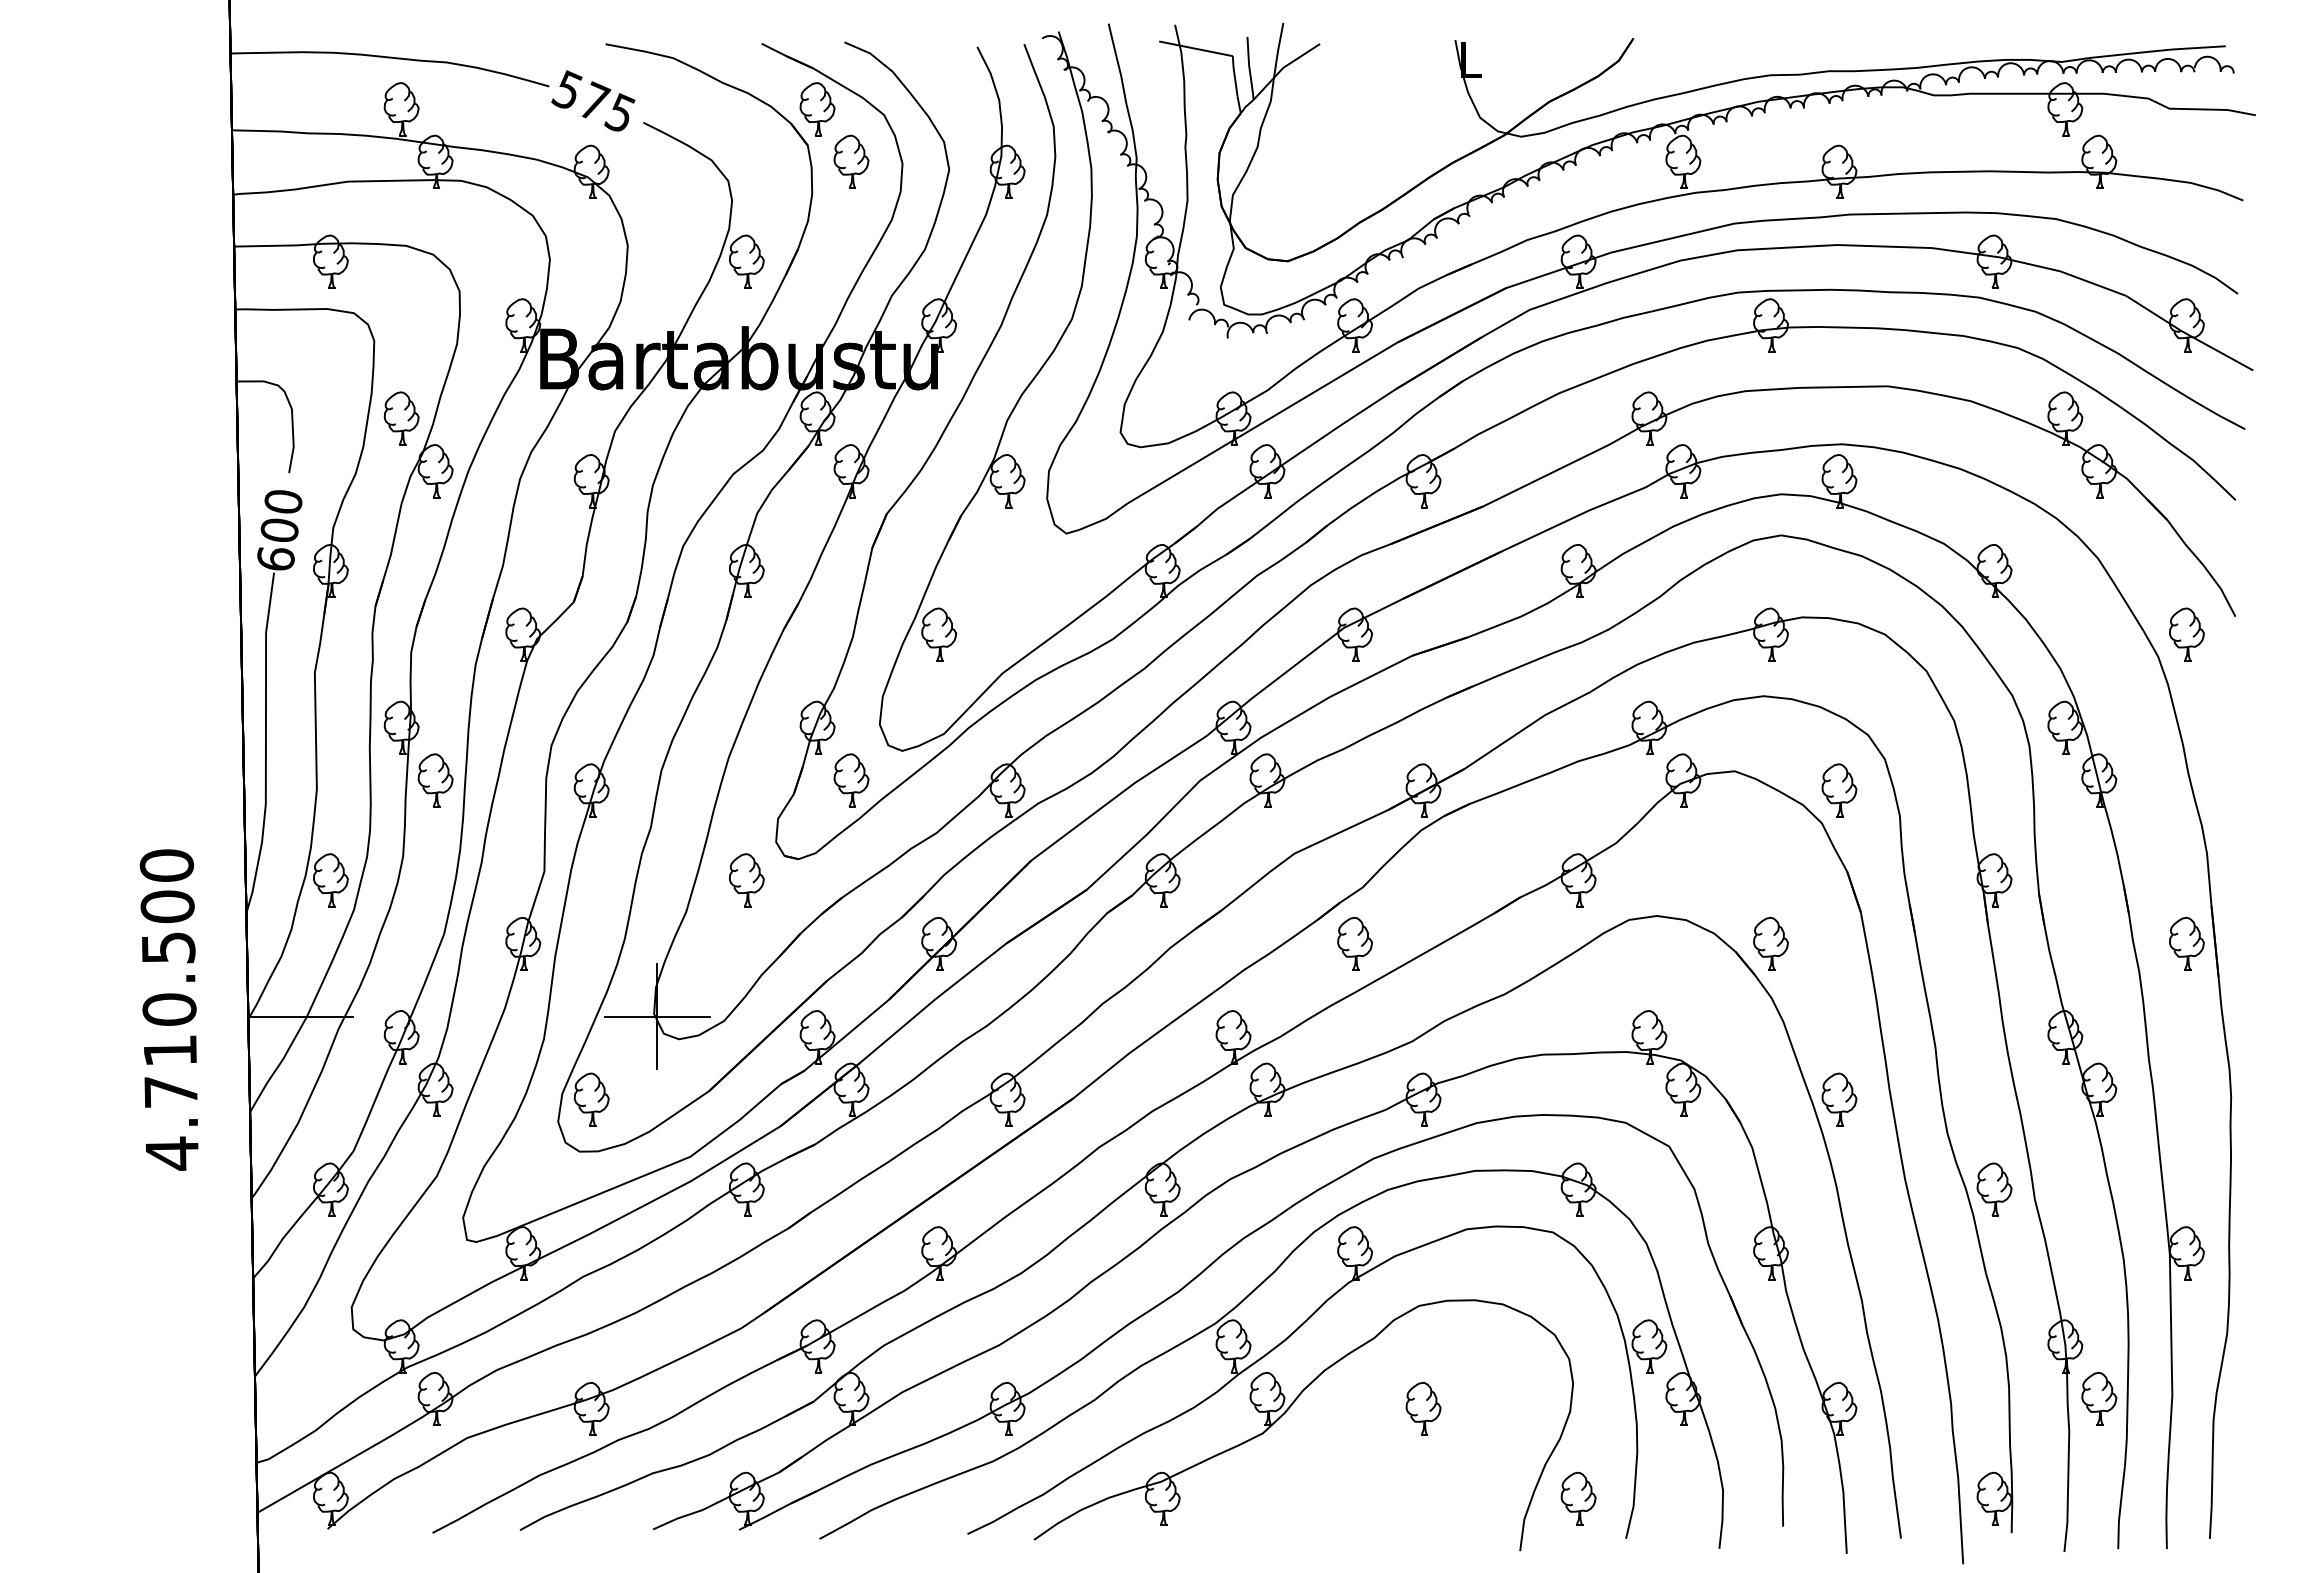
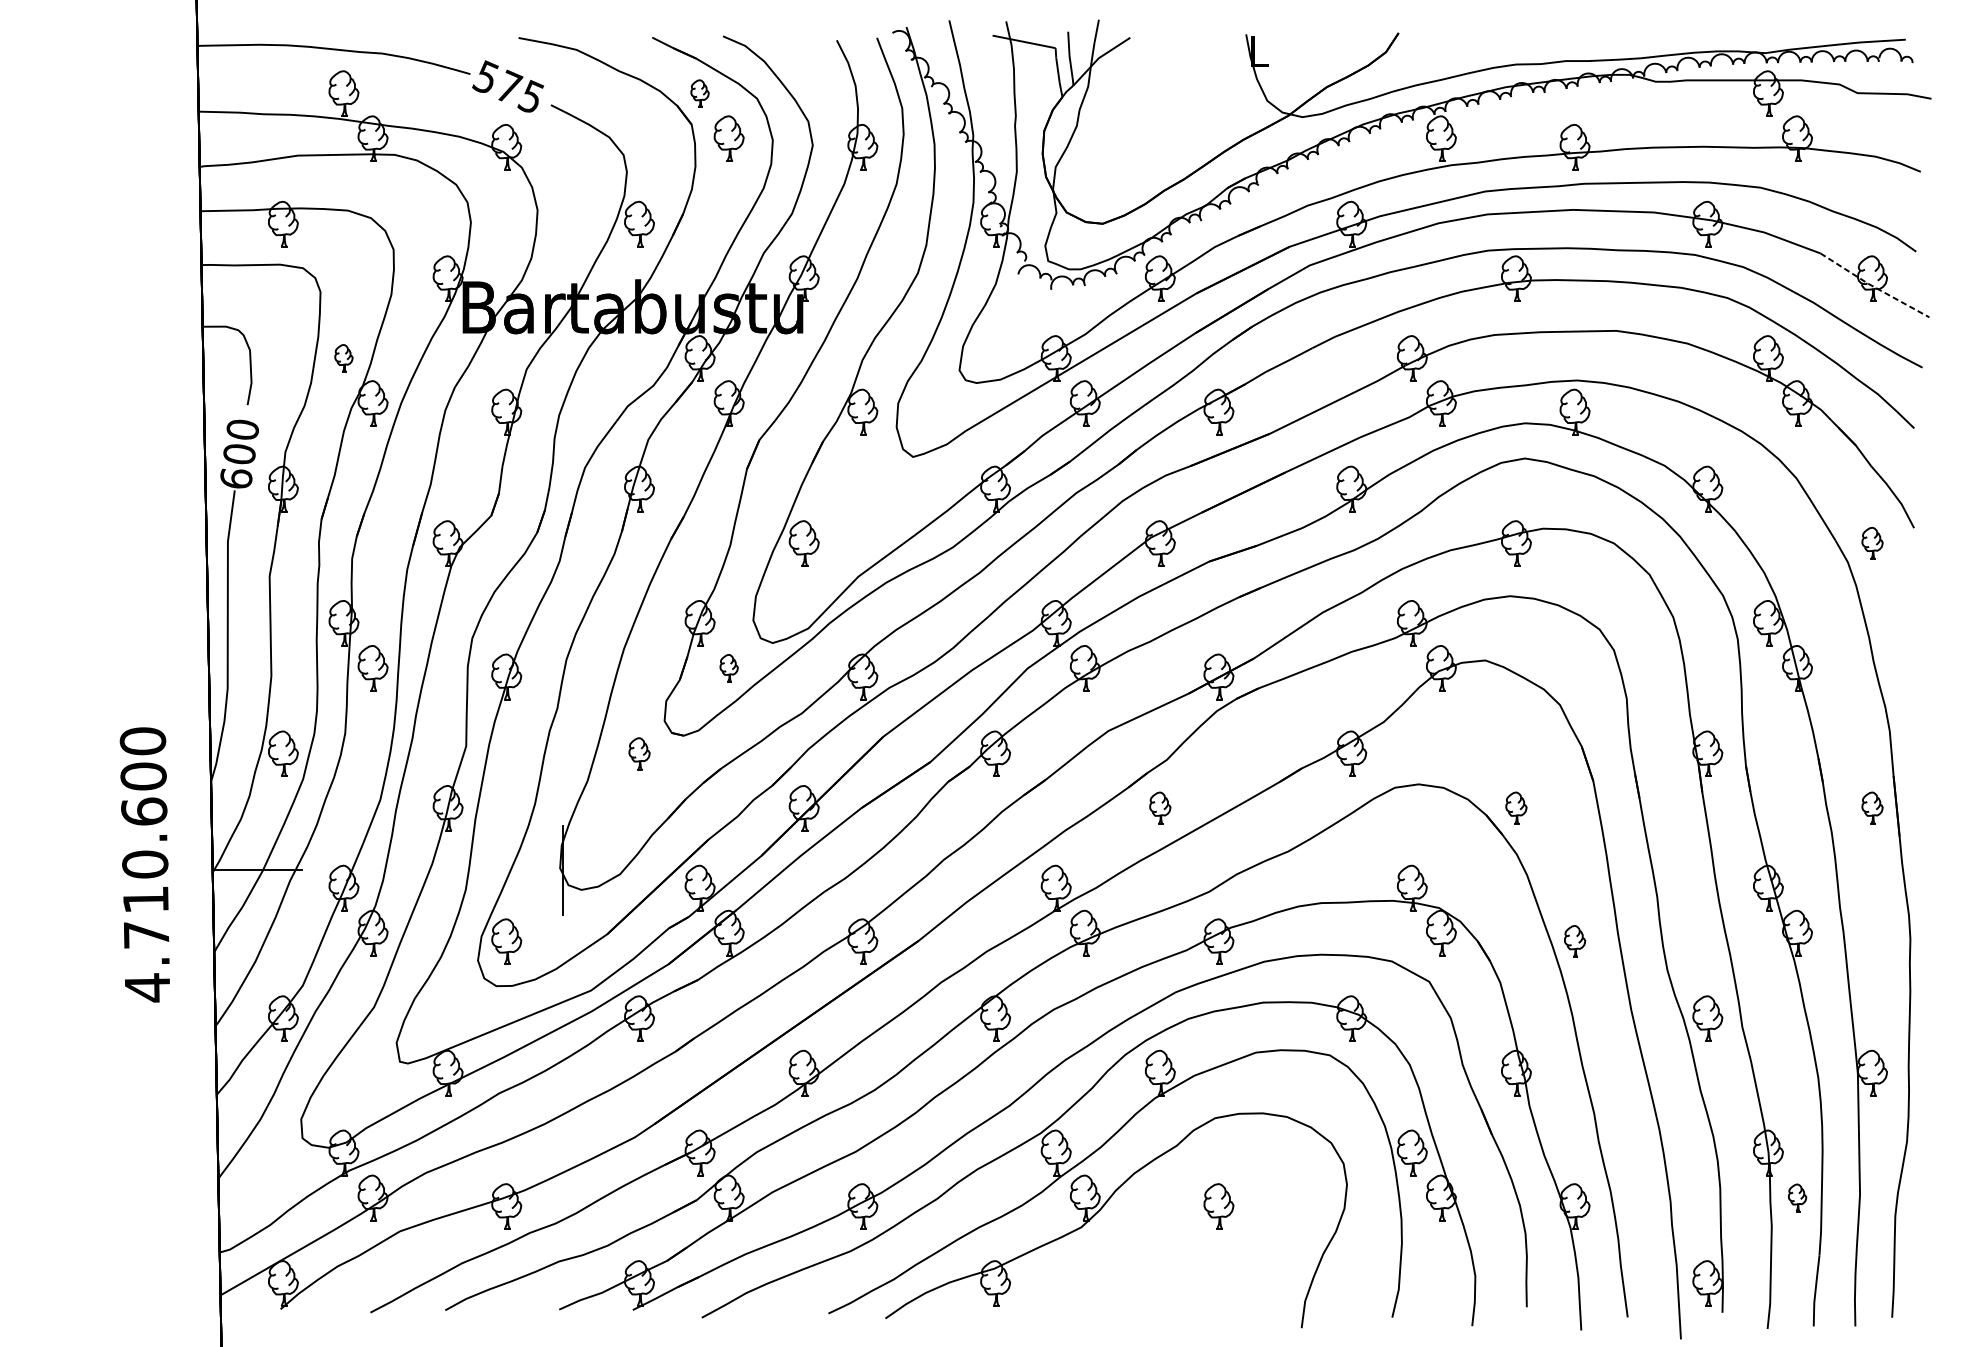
part: (817, 109) -> (700, 93), size x0.6
line: (2188, 334) -> (1873, 286), solid -> dashed
part: (401, 418) -> (343, 358), size x0.6
part: (2186, 634) -> (1872, 543), size x0.7
part: (851, 780) -> (729, 668), size x0.6
part: (1839, 790) -> (1575, 676), removed
part: (746, 880) -> (639, 753), size x0.7
part: (1354, 943) -> (1159, 807), size x0.7
part: (1770, 943) -> (1515, 807), size x0.7
part: (2186, 943) -> (1872, 807), size x0.7
text: (168, 947) -> (144, 811), 4.710.500 -> 4.710.600
line: (656, 1016) -> (562, 870), removed
part: (1839, 1099) -> (1575, 941), size x0.7
part: (2099, 1398) -> (1797, 1197), size x0.6
part: (1578, 1498) -> (1351, 1283), removed

